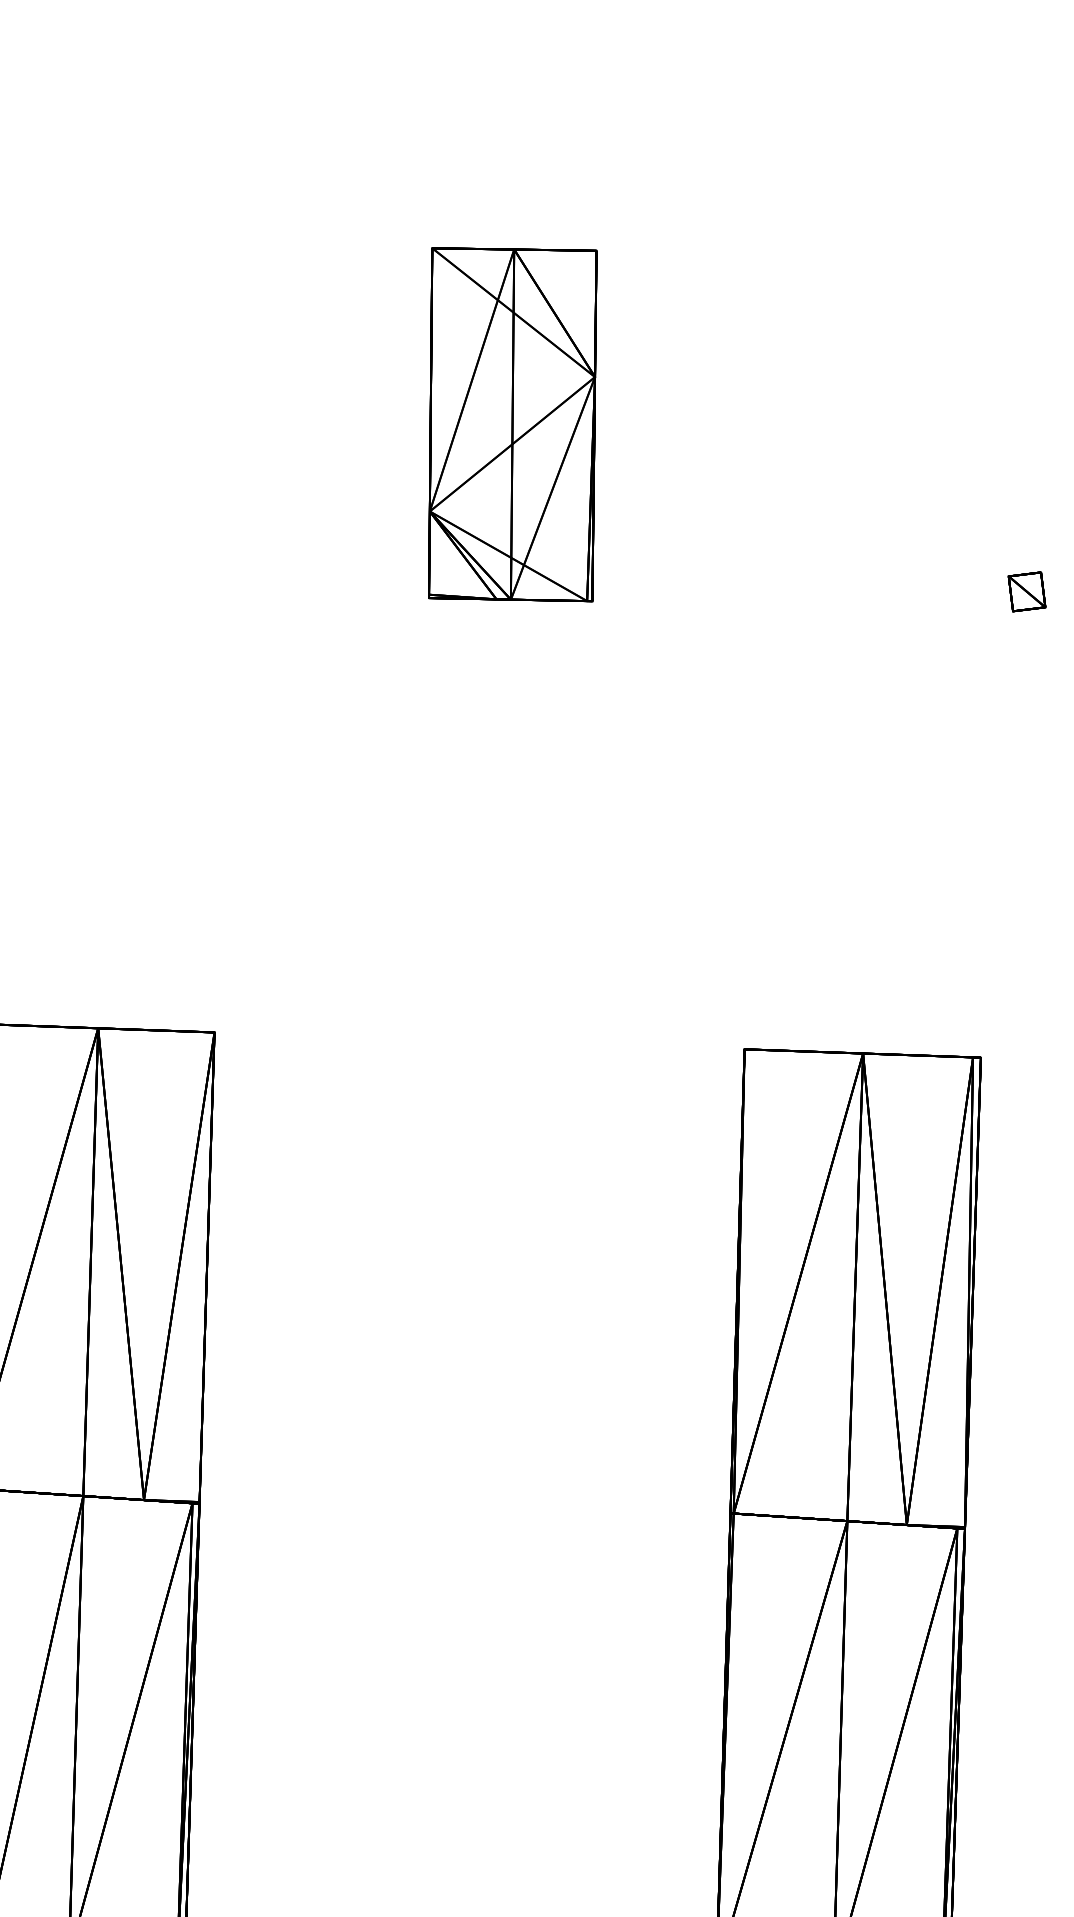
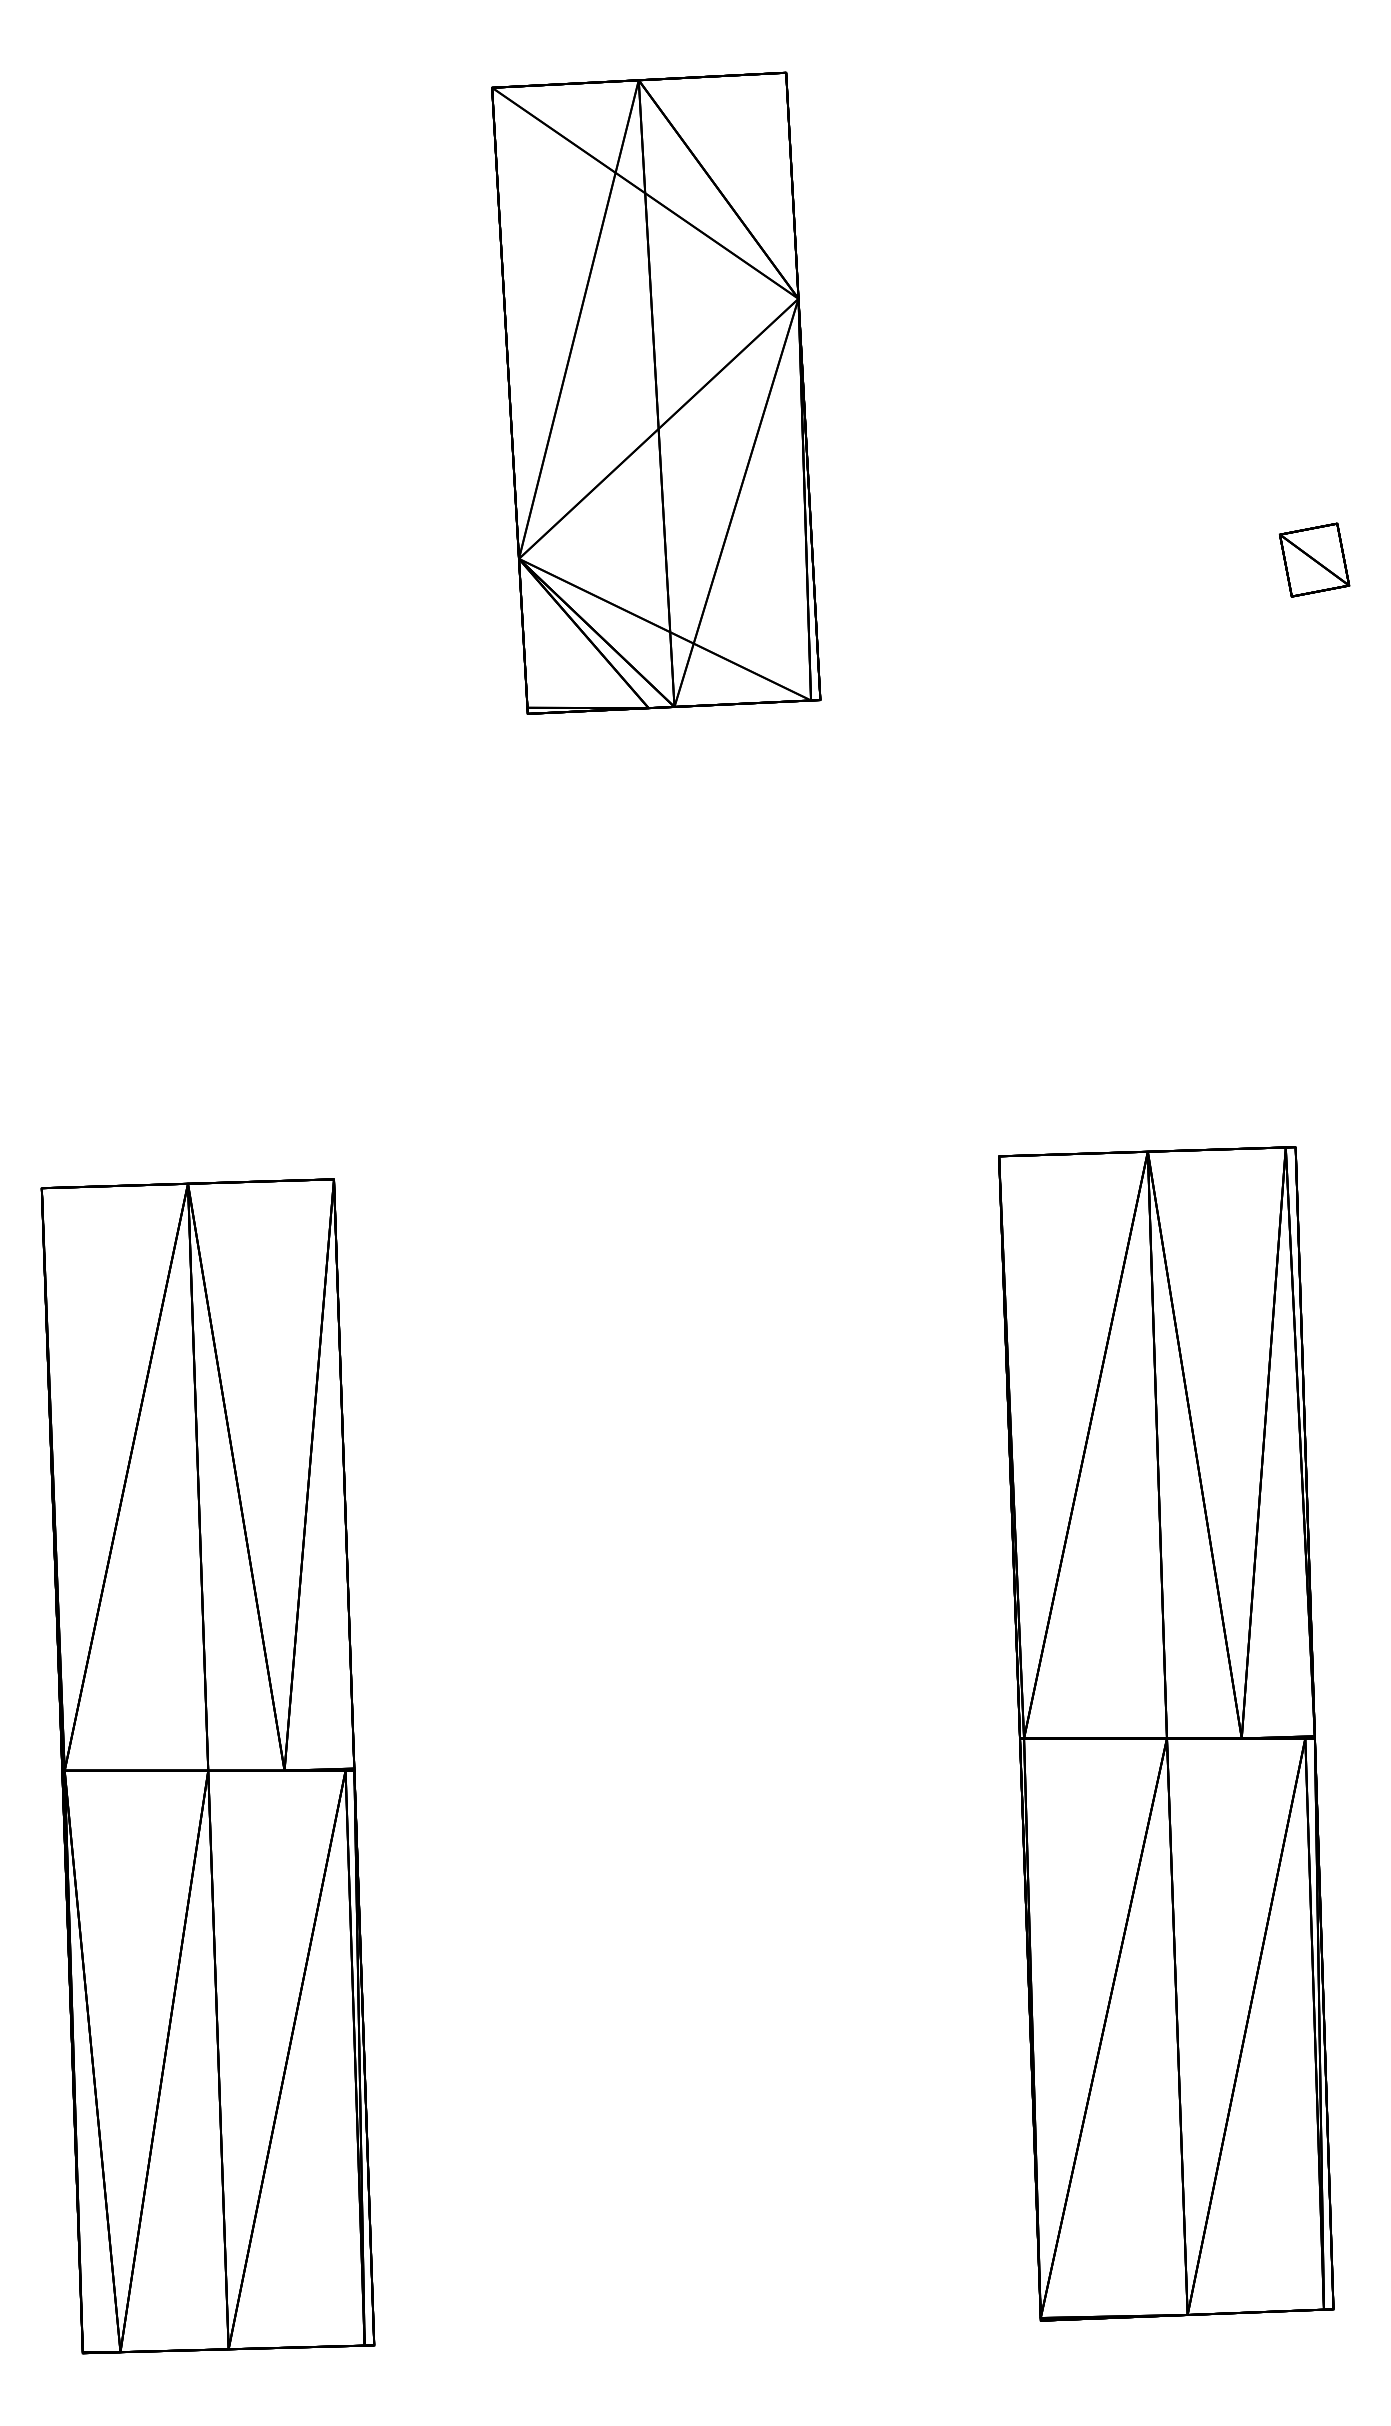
part: (512, 423) -> (656, 392), size x1.43
part: (1026, 591) -> (1314, 559), size x1.43

